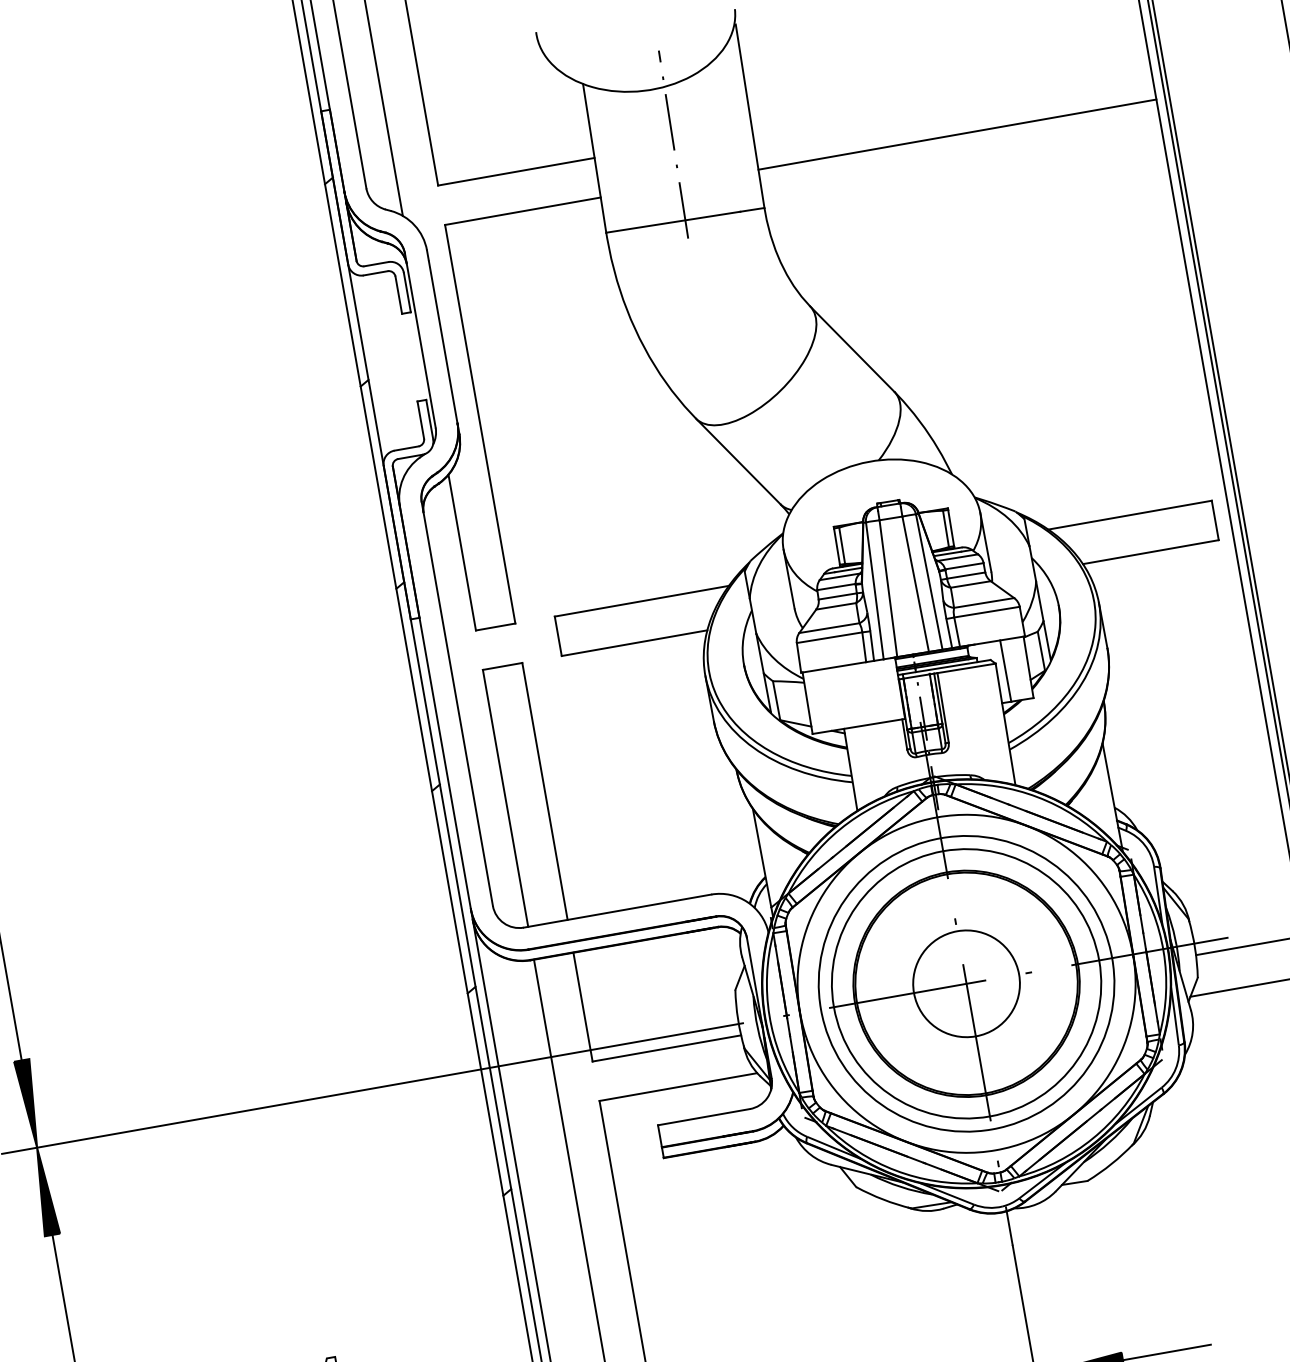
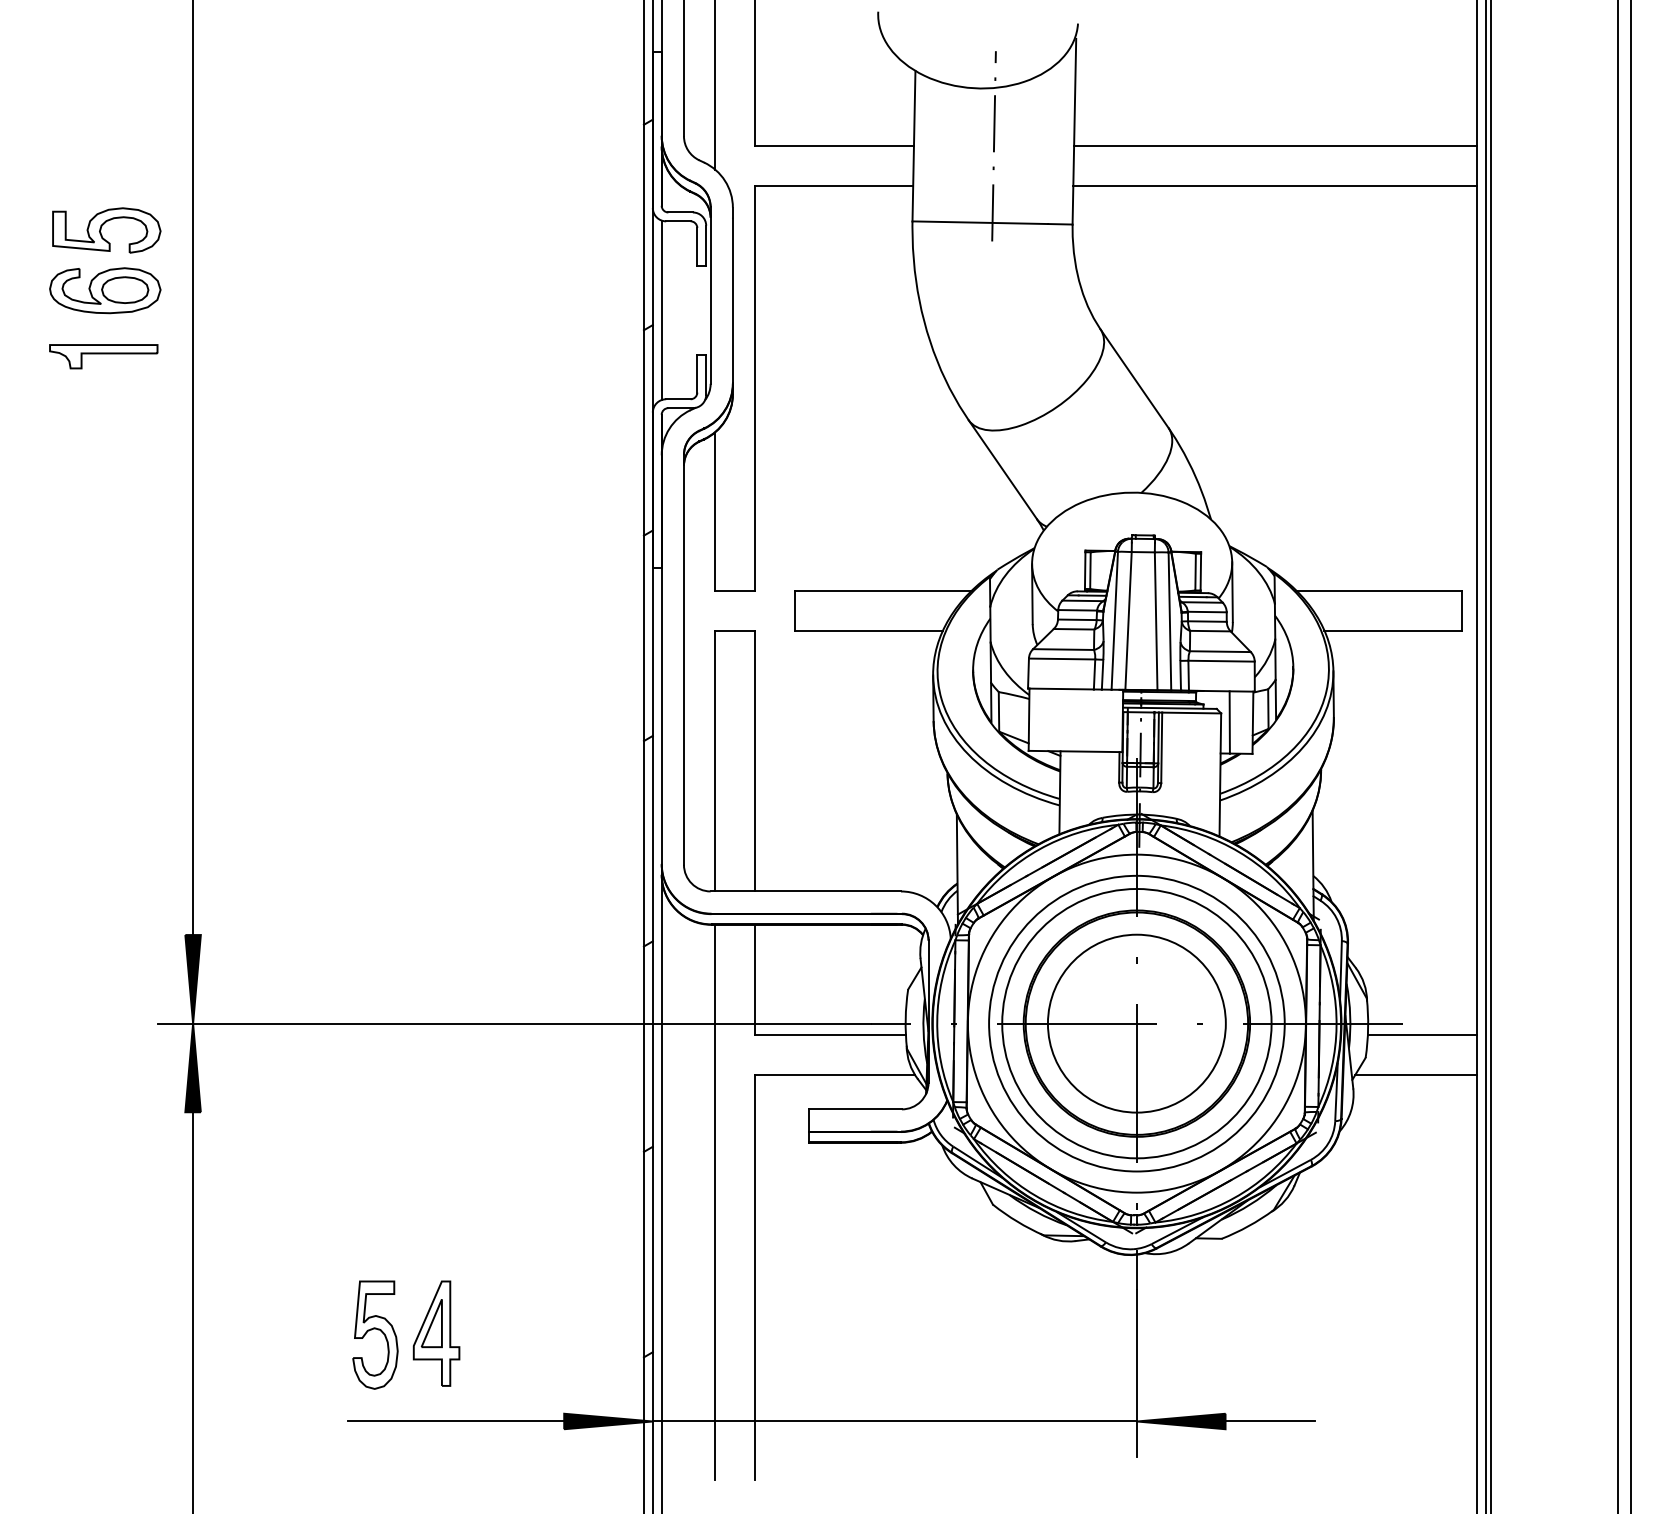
line: (950, 94) -> (1275, 145), added
line: (374, 364) -> (661, 310), added
circle: (966, 983) -> (1136, 1023), size x1.67

